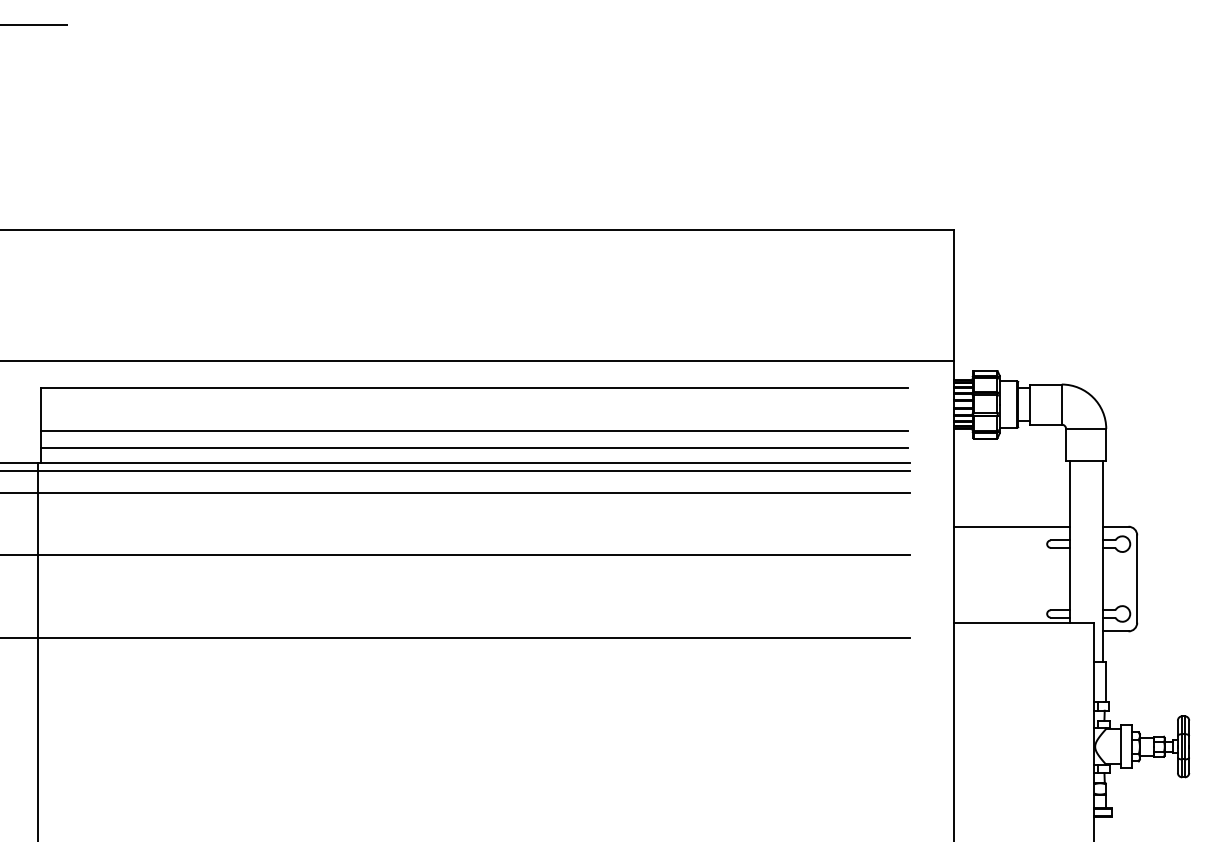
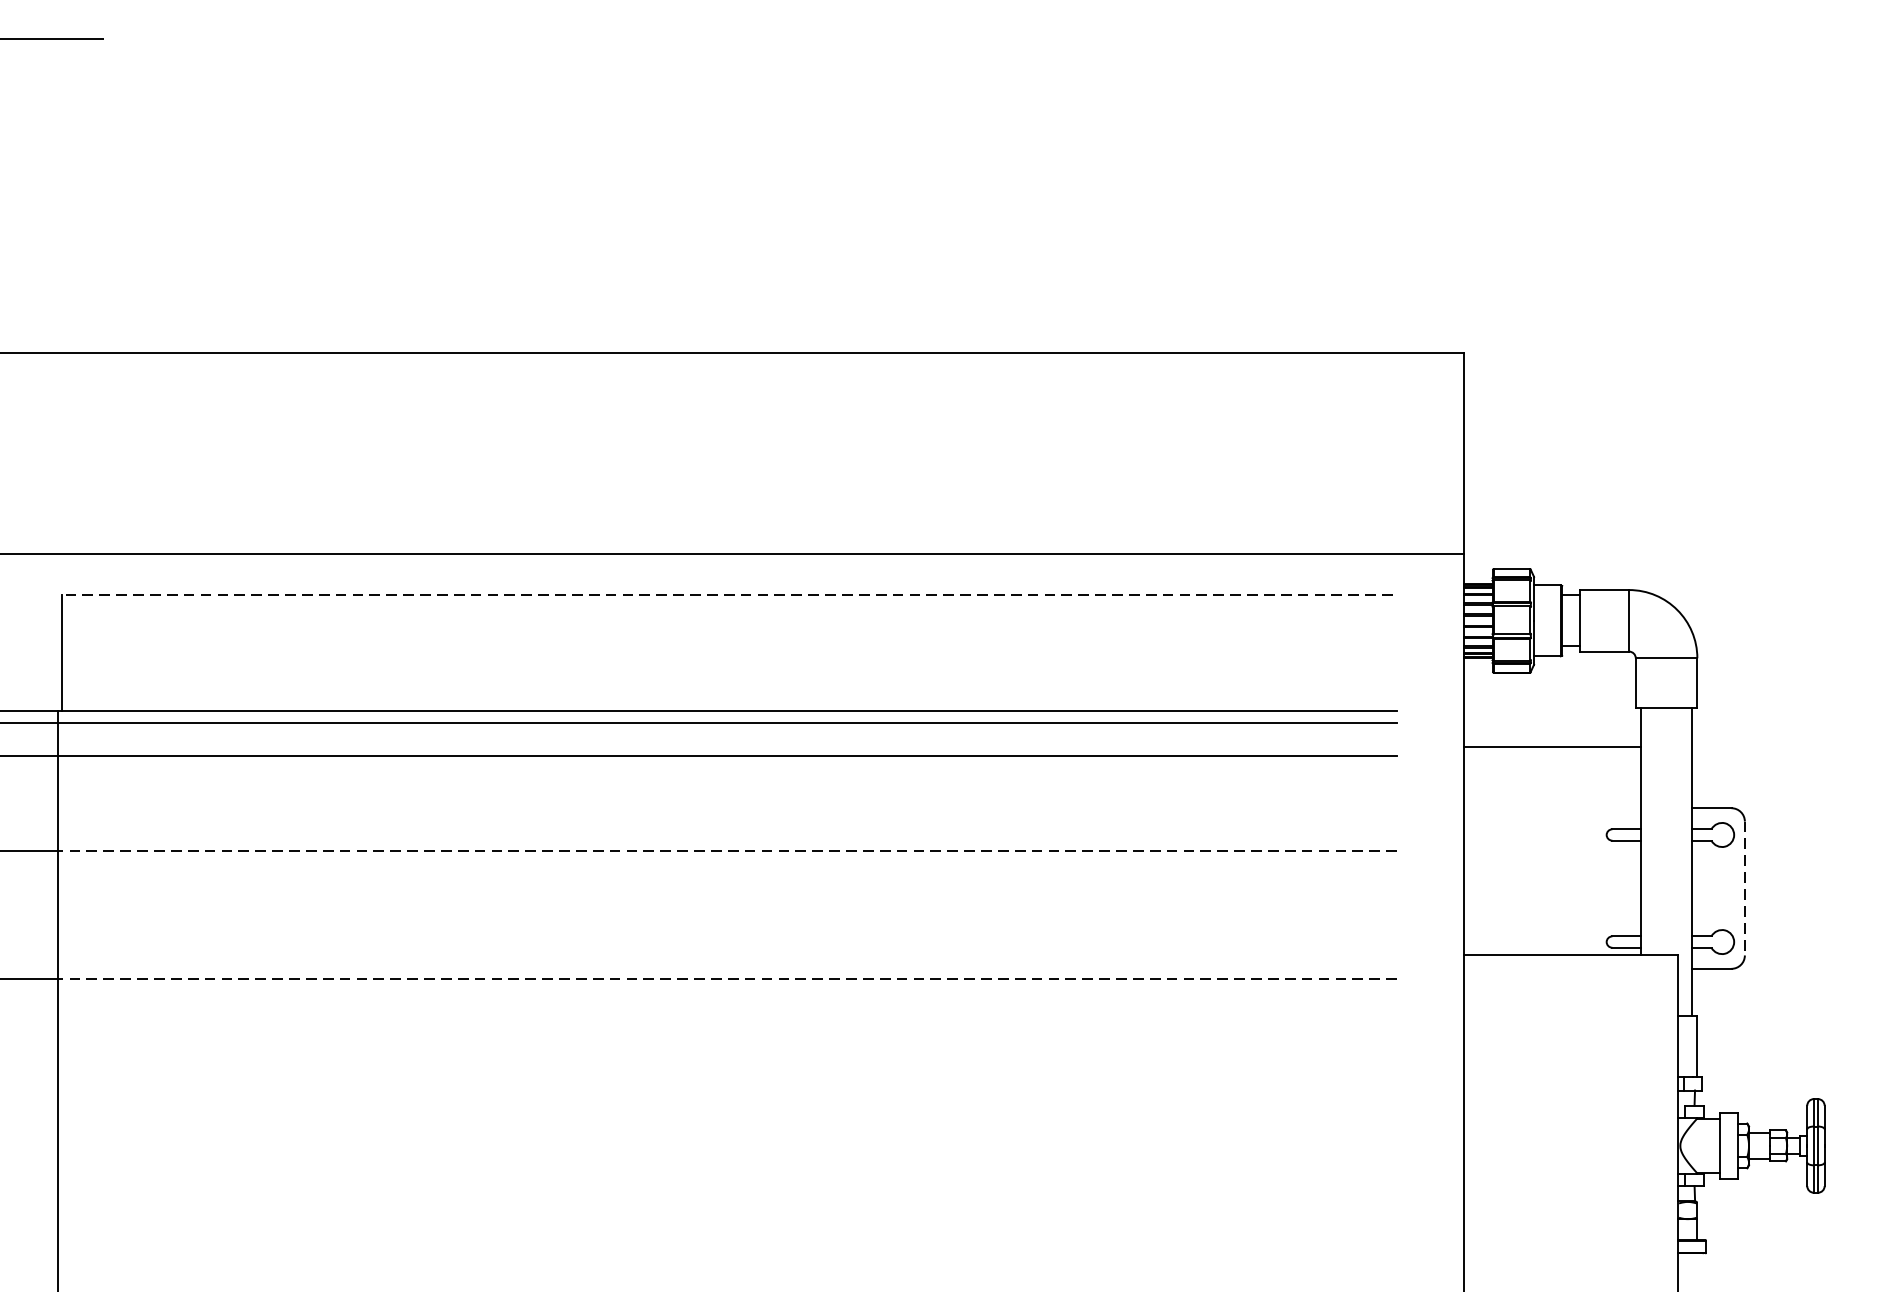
line: (474, 387) -> (727, 594), solid -> dashed
line: (473, 431) -> (726, 662), removed
line: (473, 448) -> (726, 688), removed
line: (1011, 526) -> (1551, 746), moved
line: (473, 554) -> (726, 850), solid -> dashed
line: (1137, 579) -> (1745, 889), solid -> dashed
line: (473, 637) -> (726, 978), solid -> dashed

